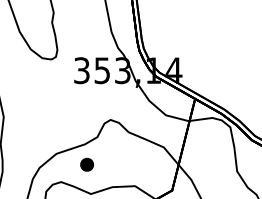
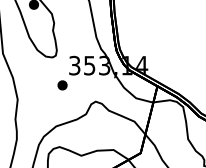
part: (87, 164) -> (62, 85), moved

